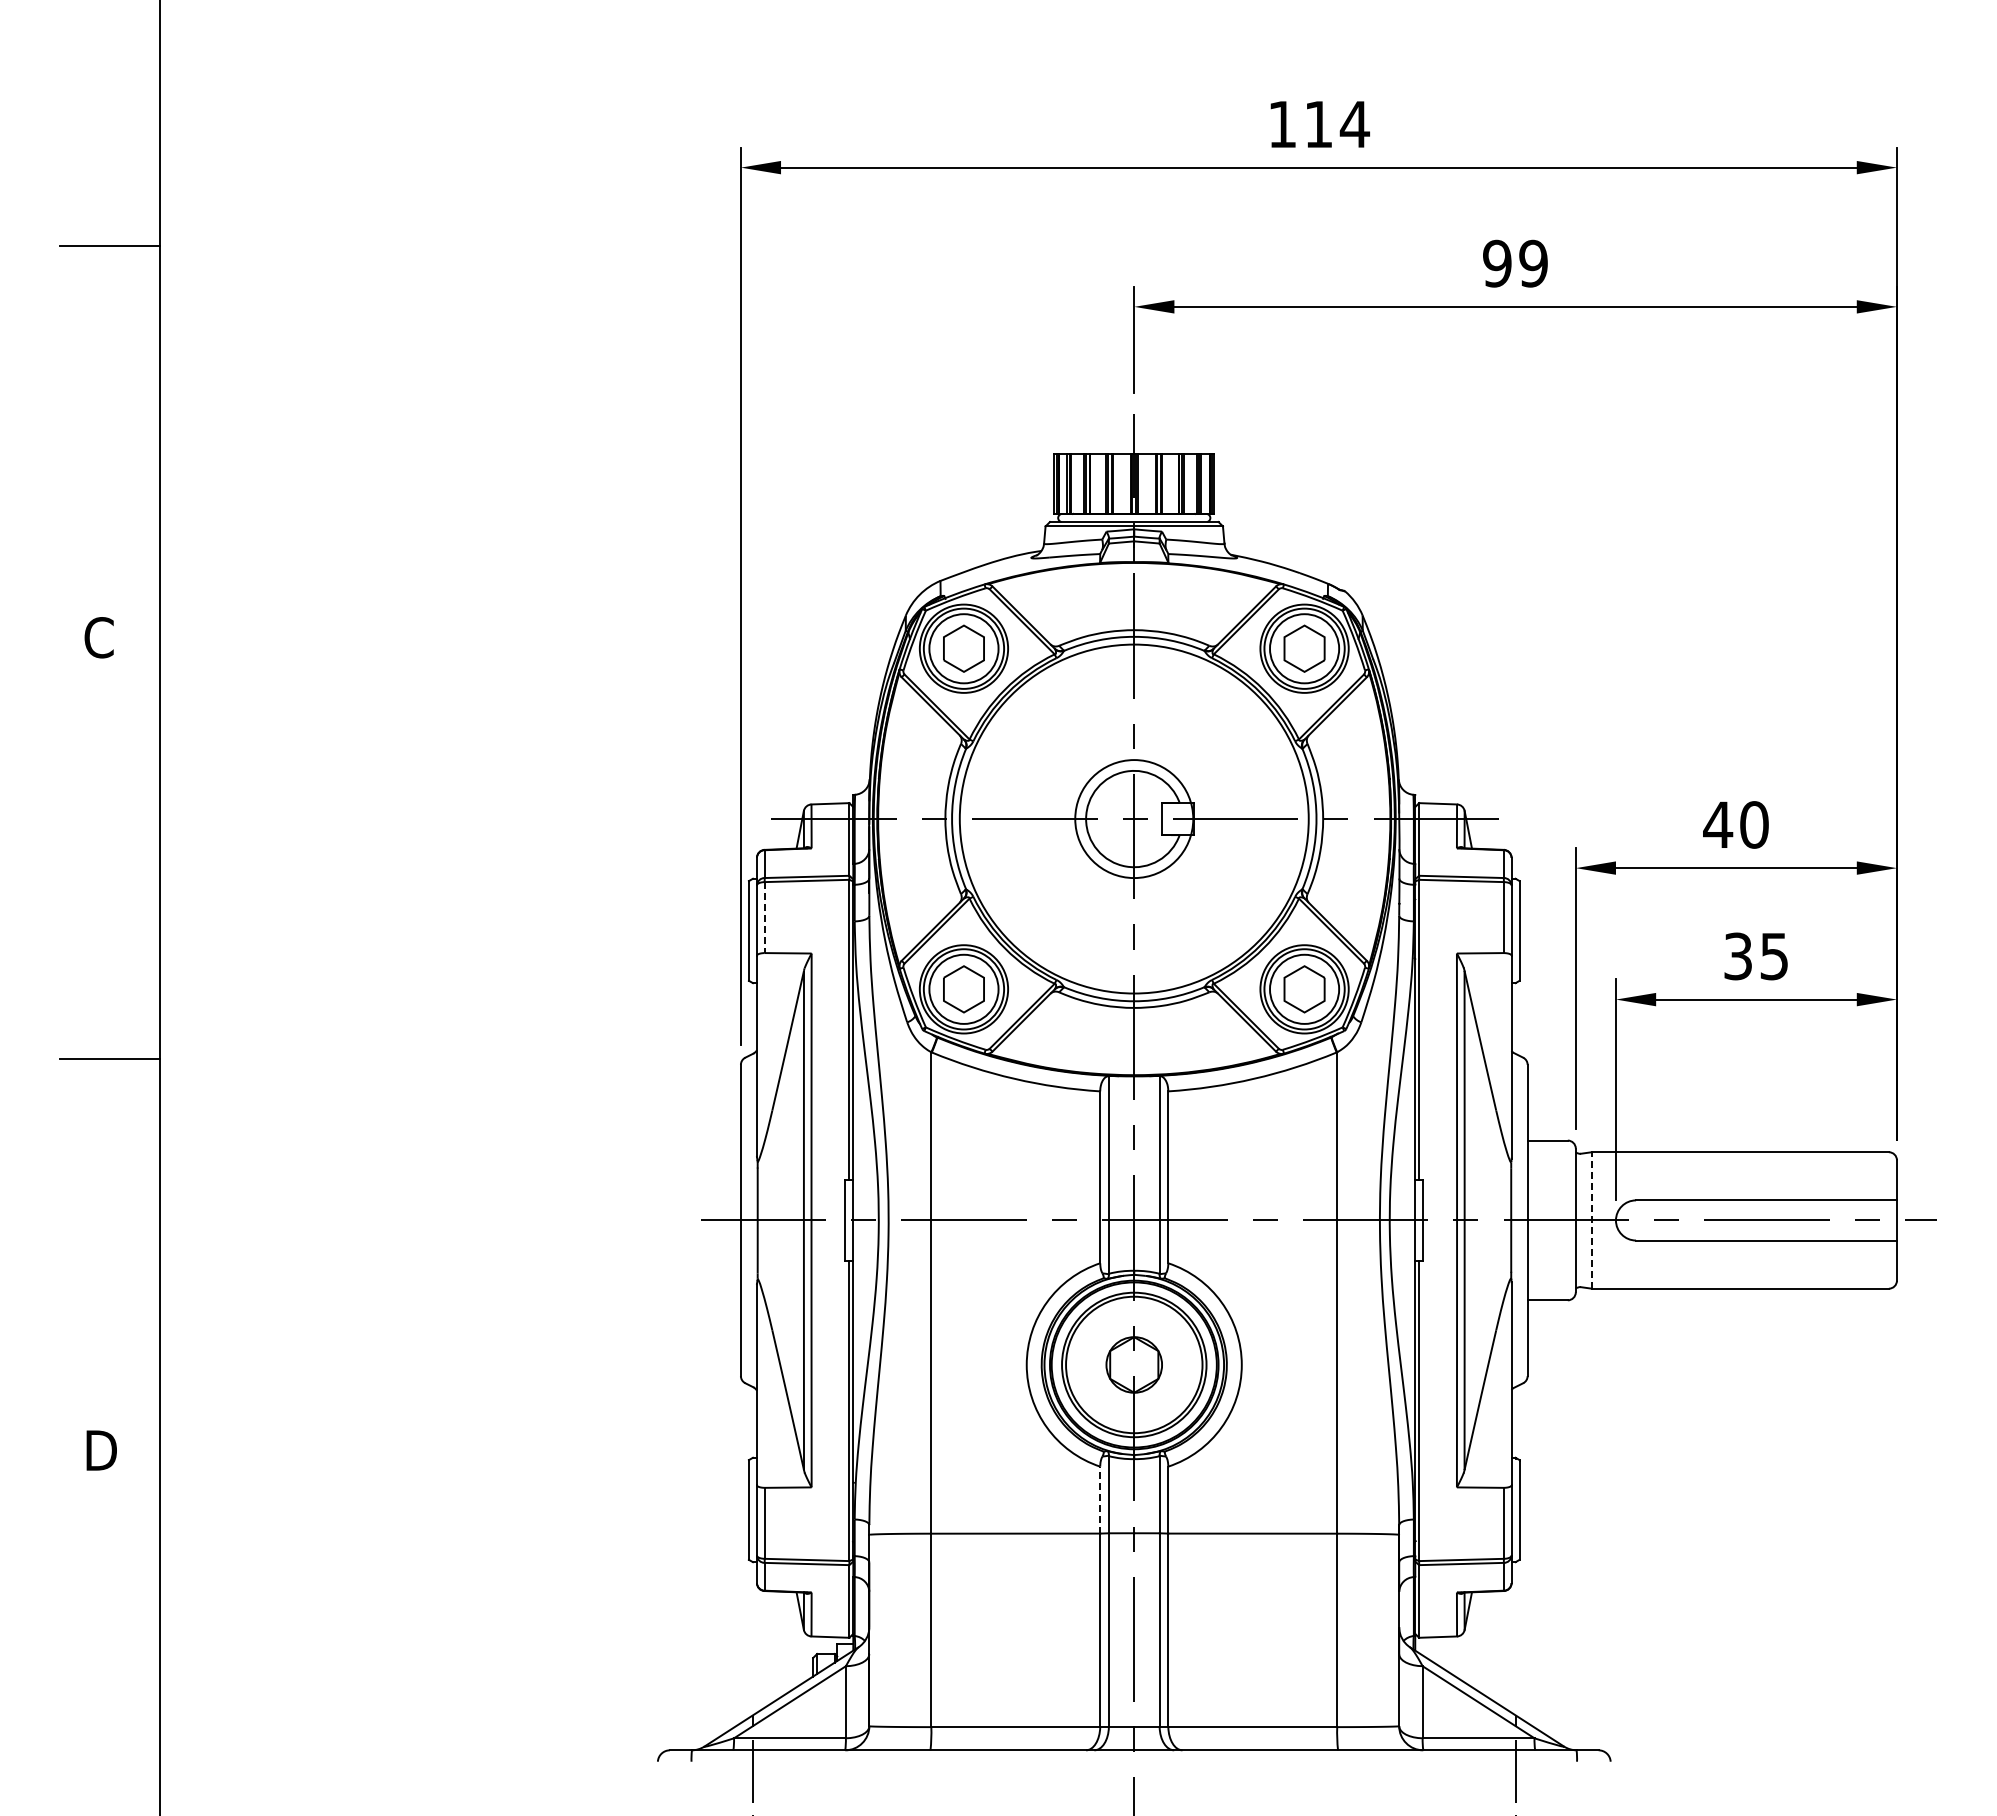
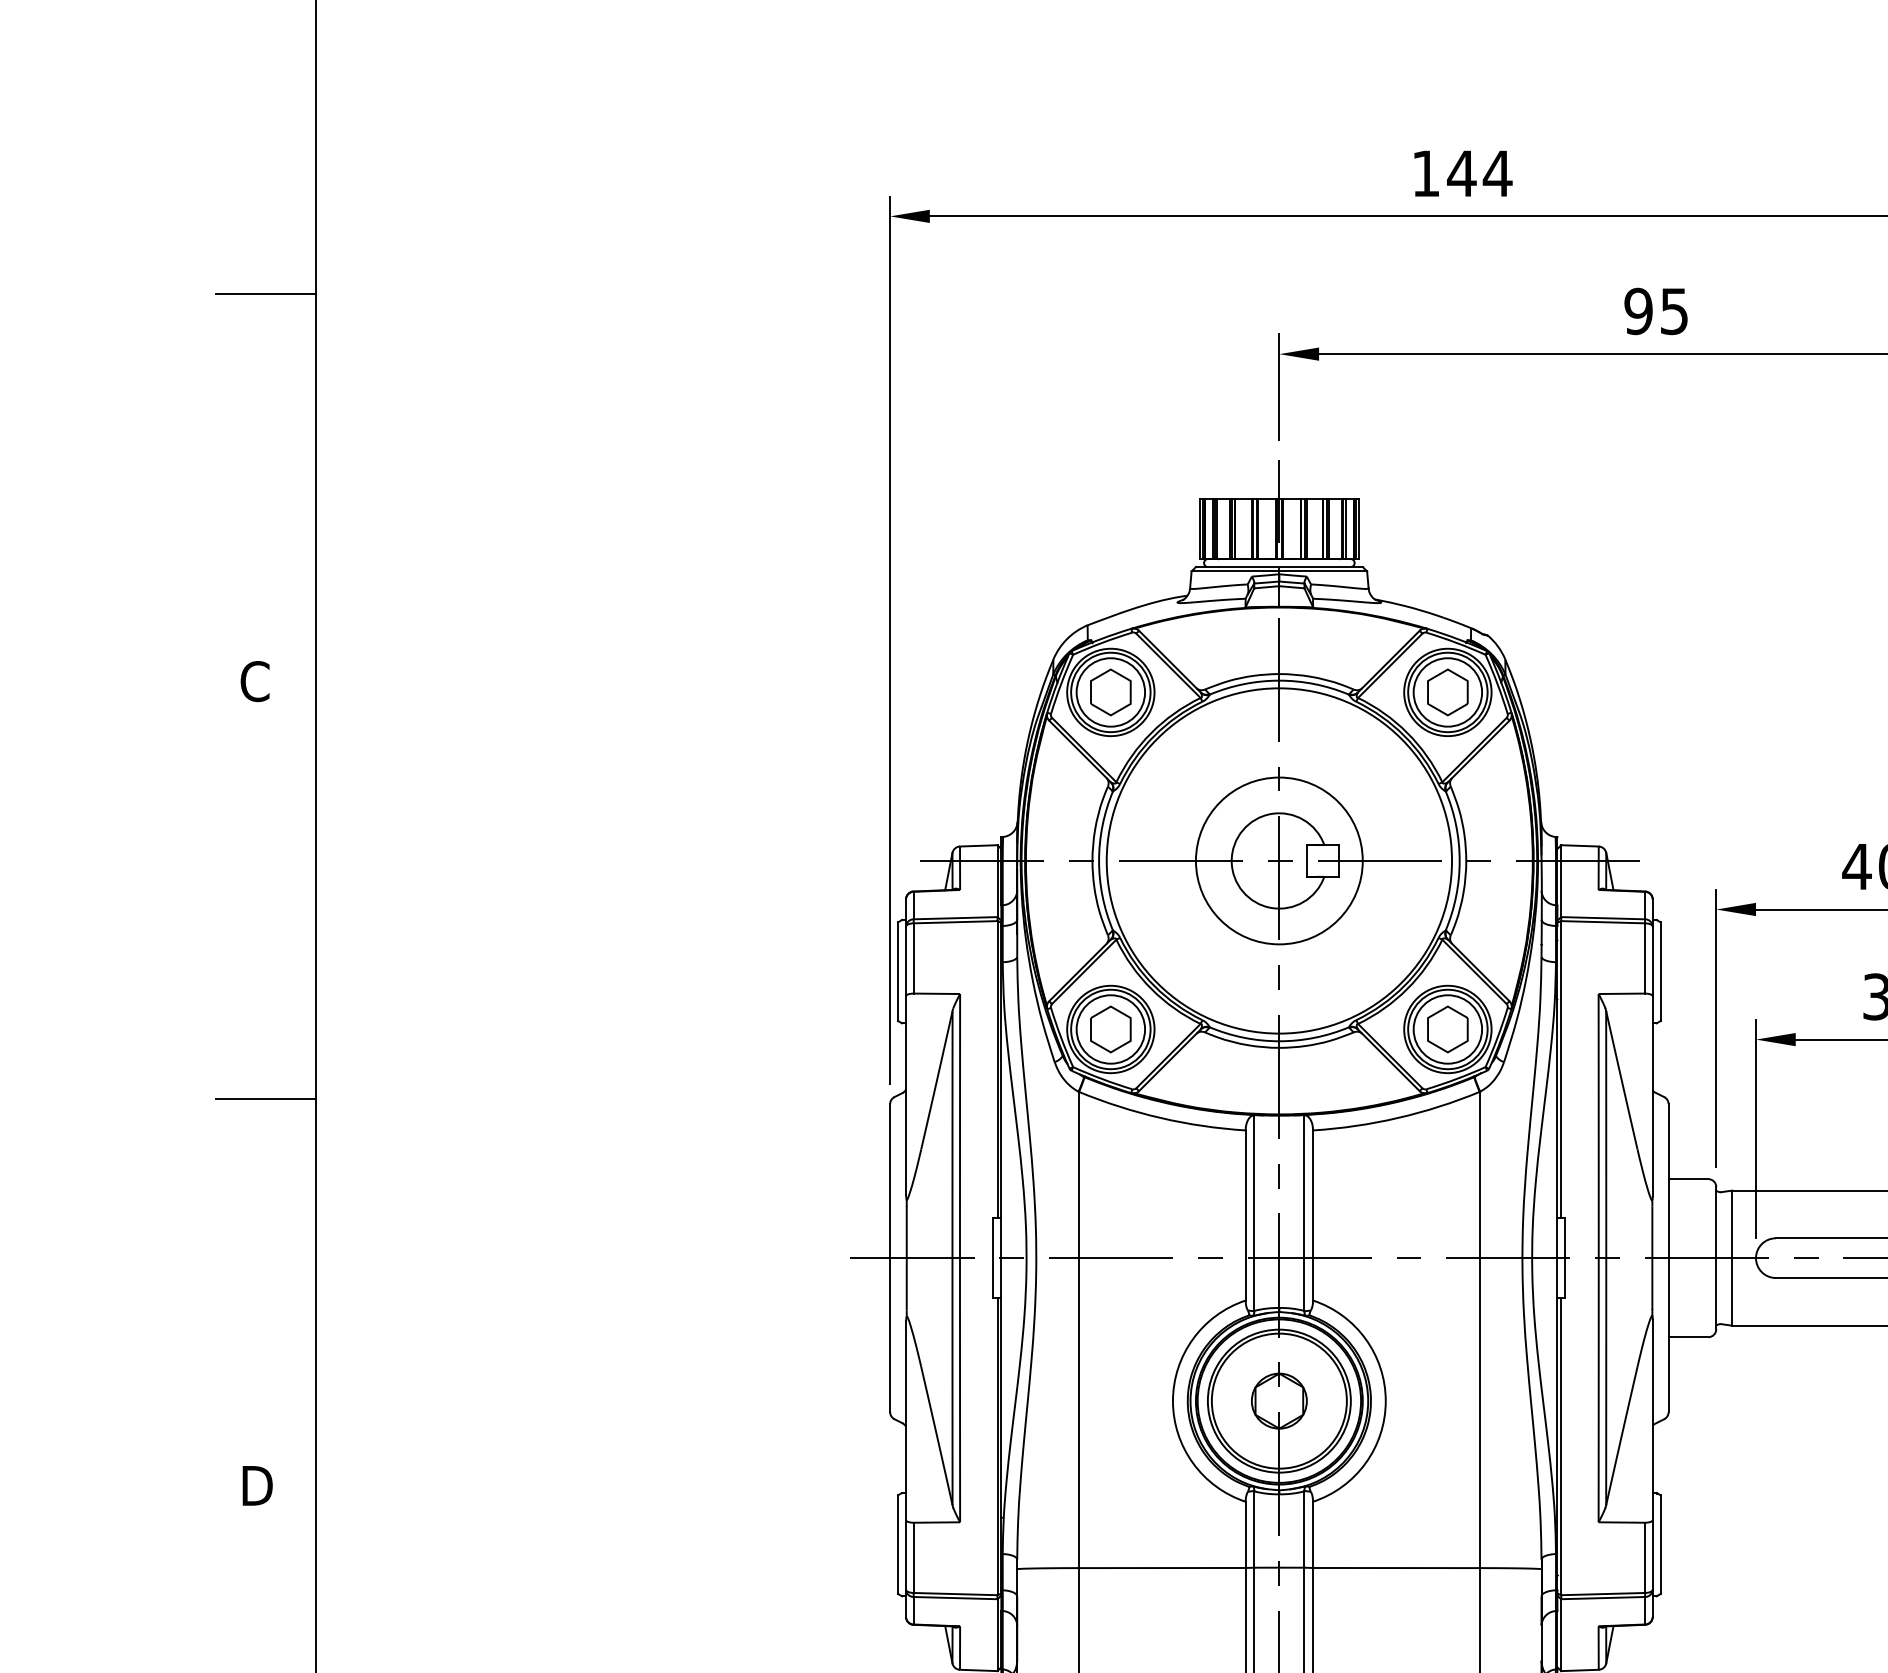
text: (1318, 124) -> (1461, 173), 114 -> 144
text: (1533, 263) -> (1674, 311), 99 -> 95
circle: (1133, 818) -> (1278, 860), size x1.43
line: (764, 918) -> (913, 959), dashed -> solid
line: (1591, 1219) -> (1731, 1257), dashed -> solid
line: (1100, 1499) -> (1245, 1534), dashed -> solid

